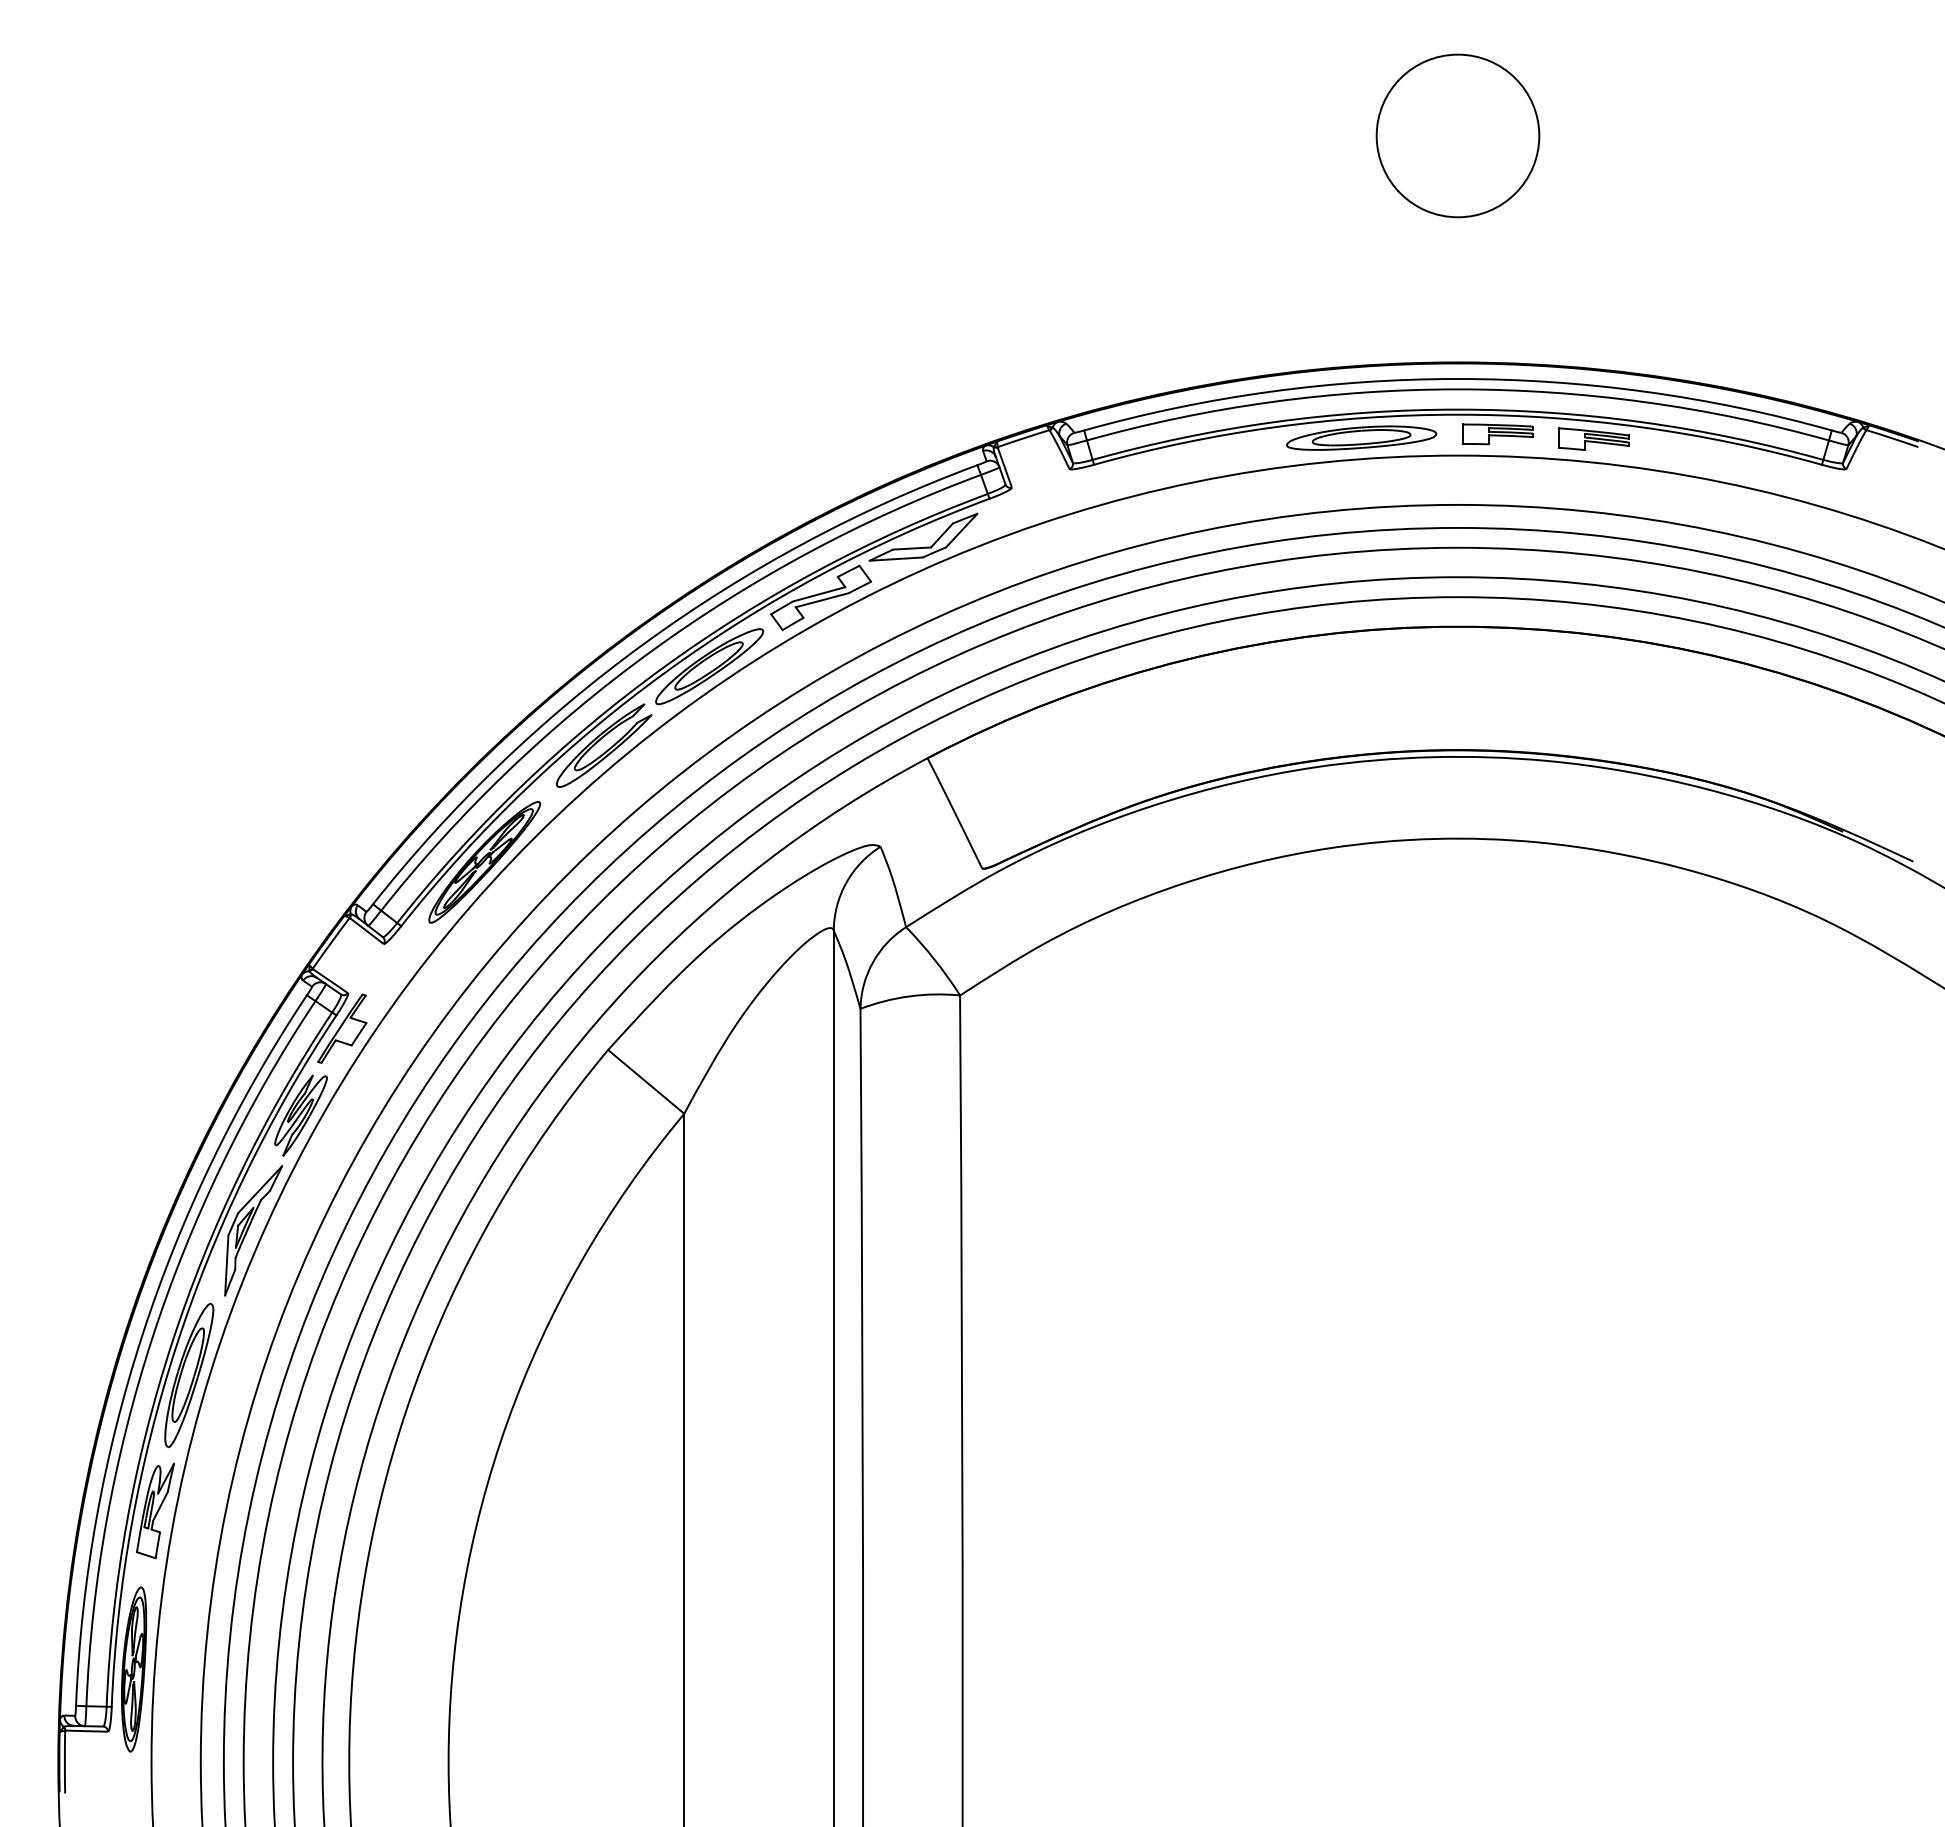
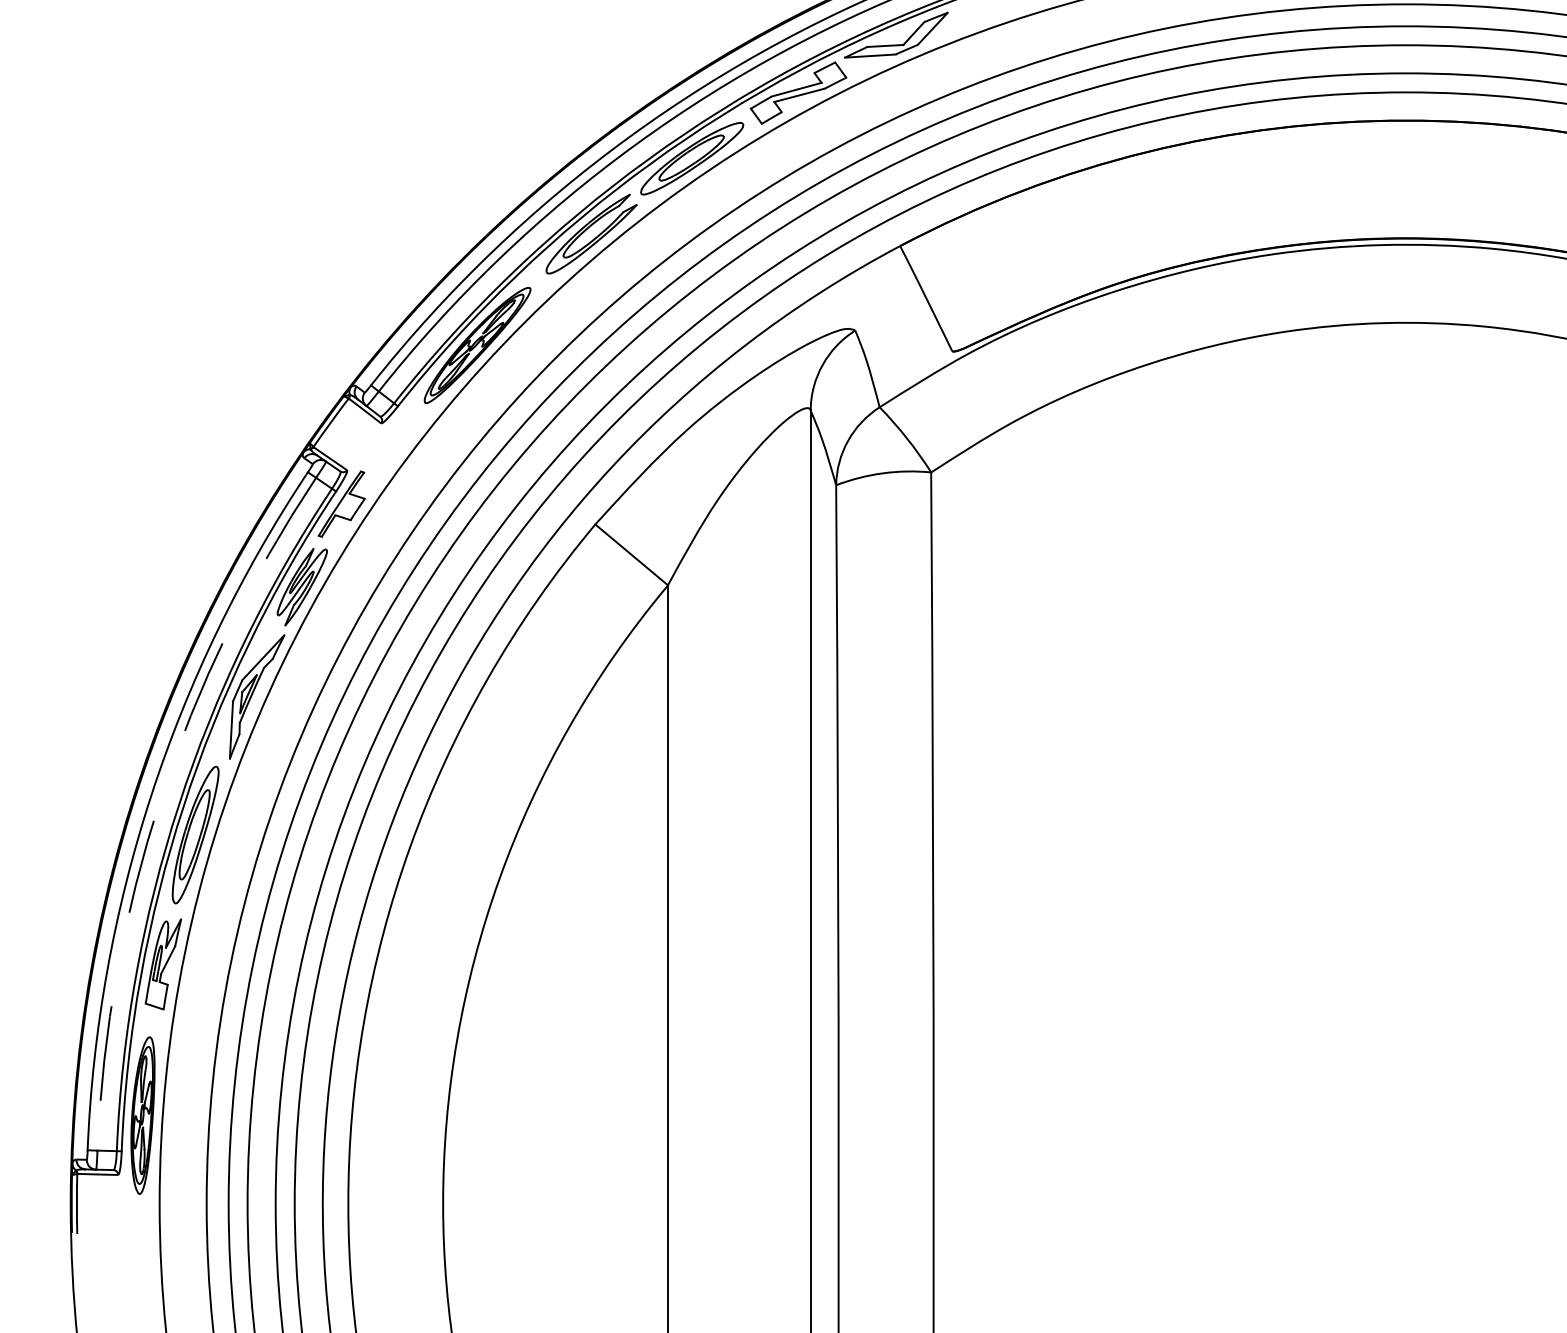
arc: (152, 1337) -> (160, 798), solid -> dashed

